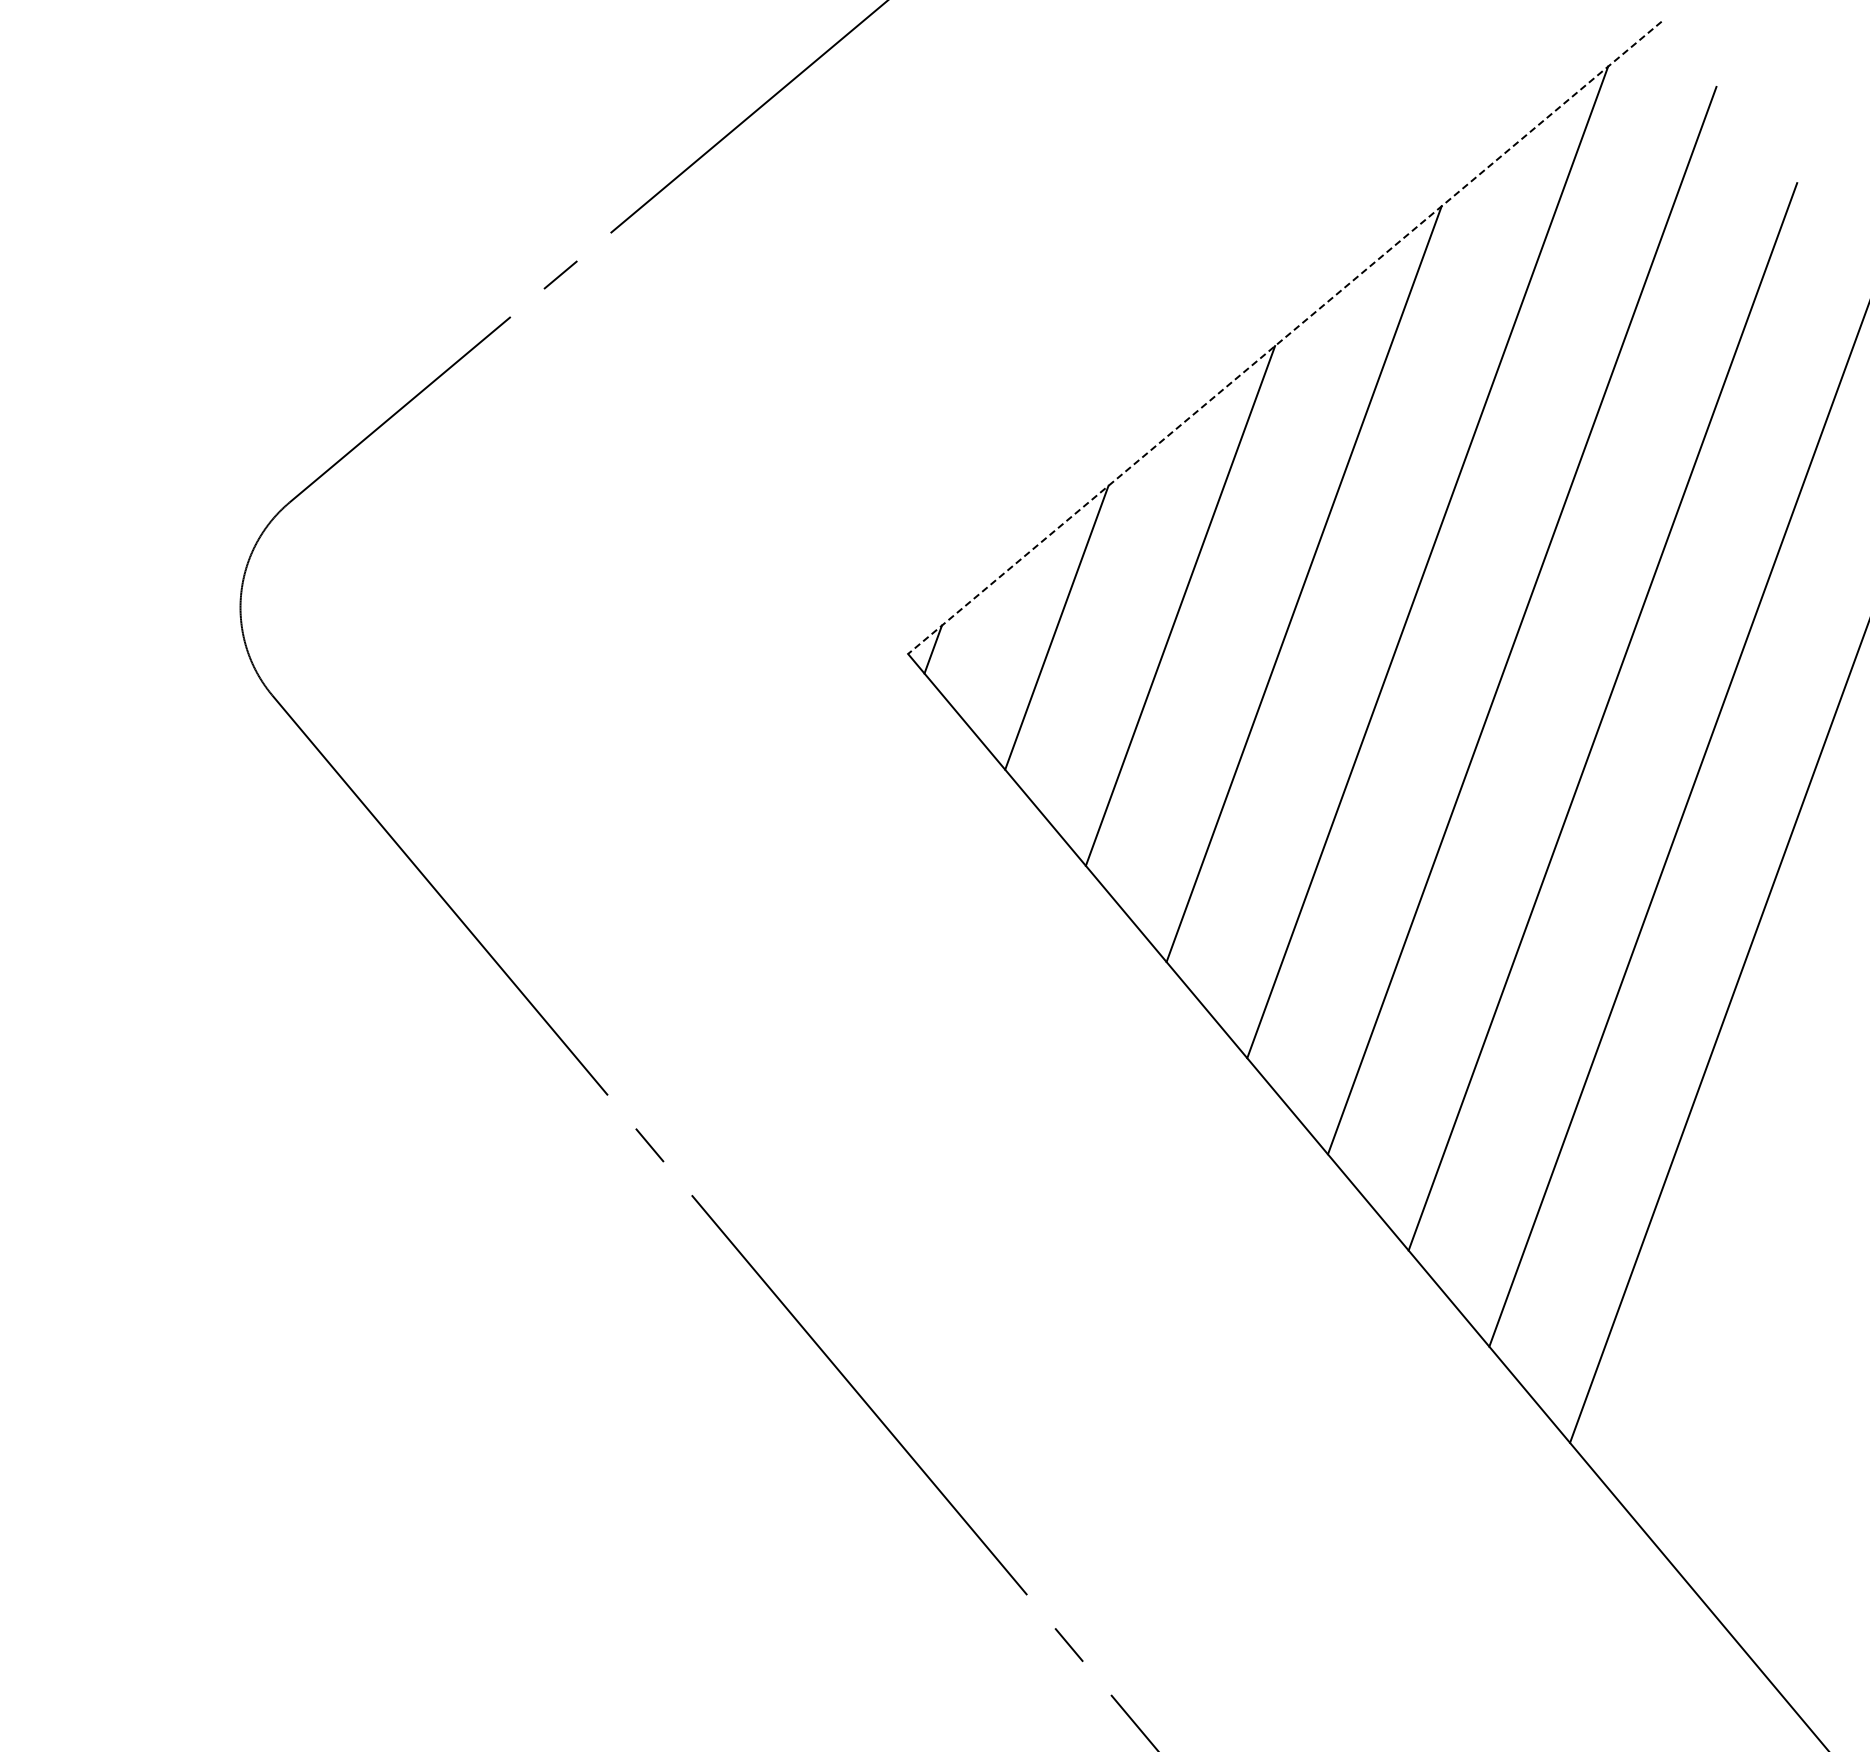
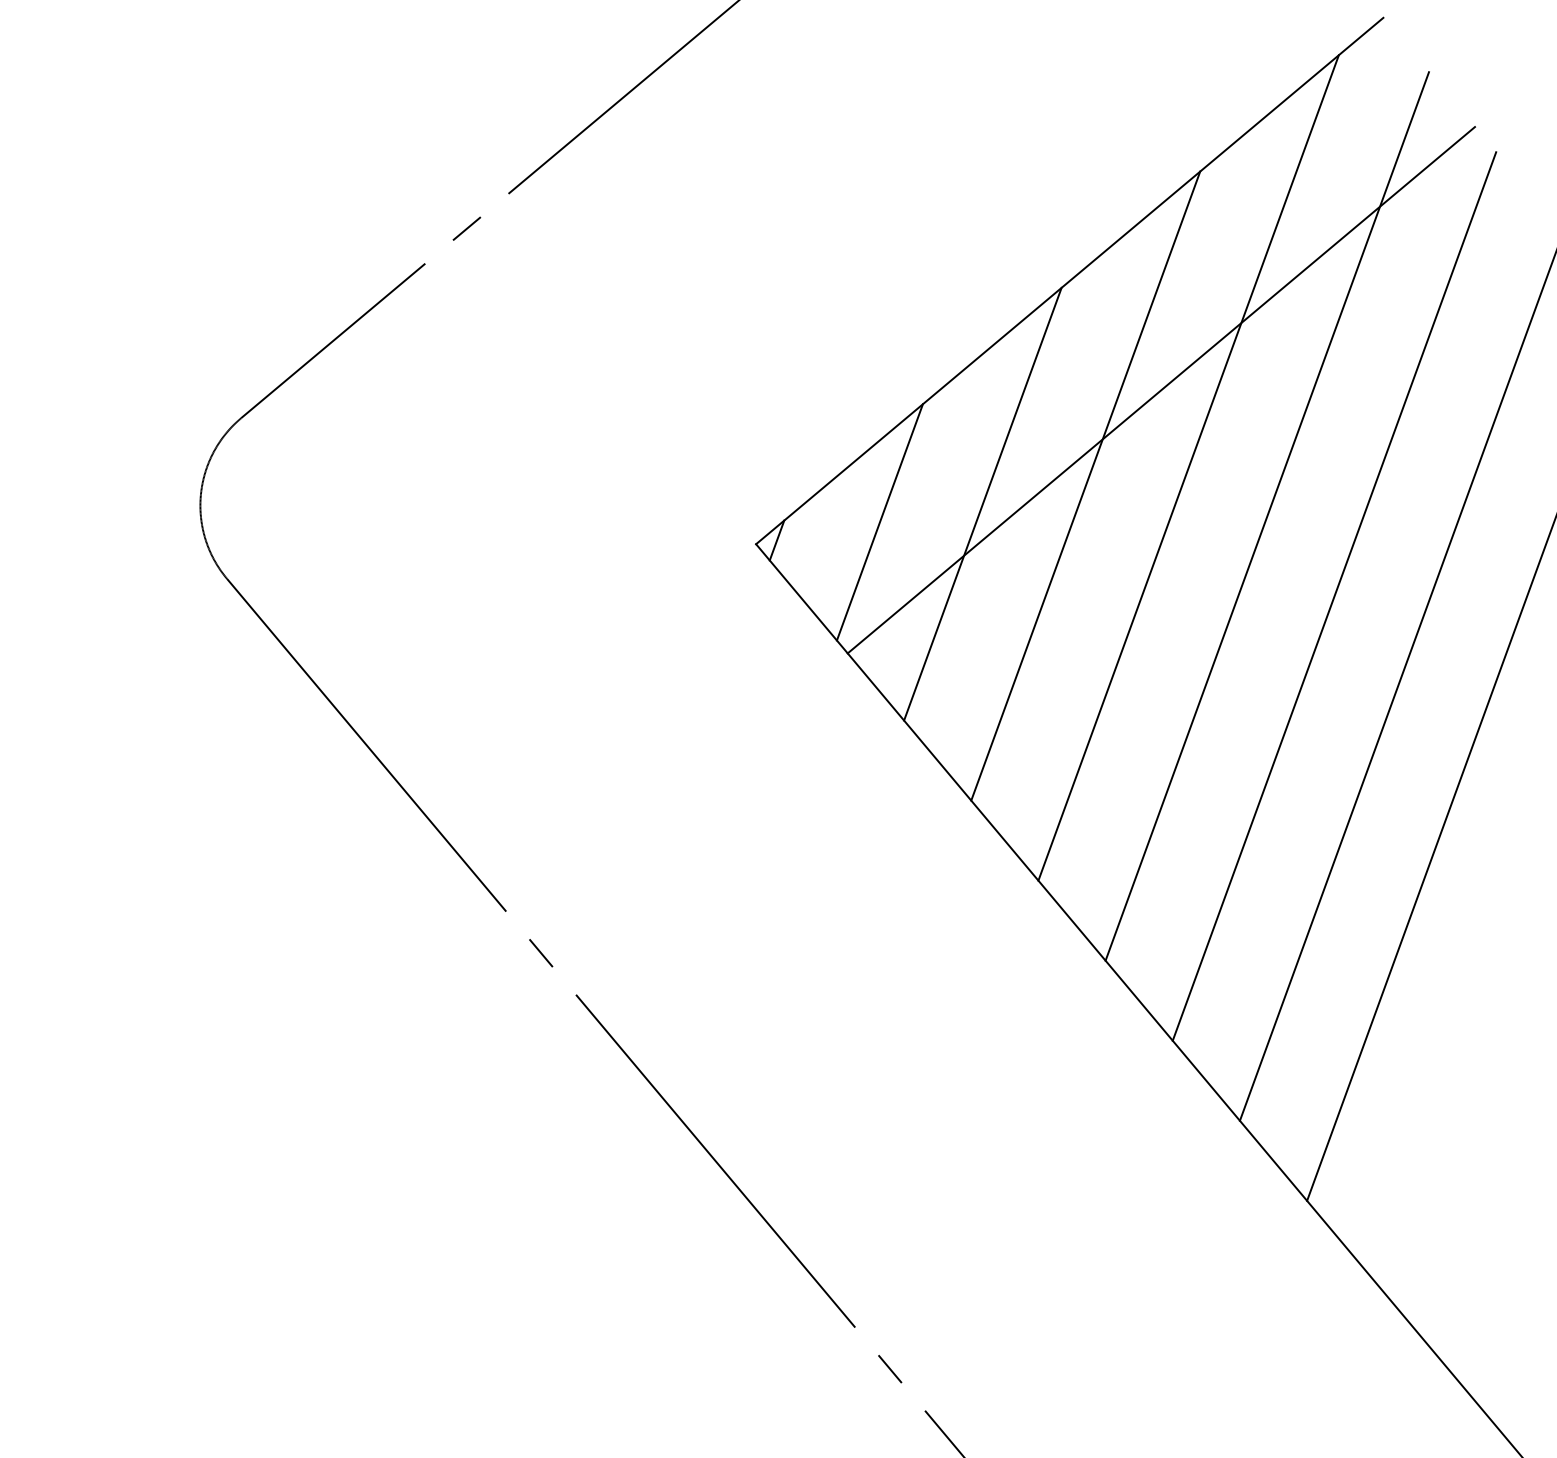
line: (1284, 337) -> (1069, 280), dashed -> solid
line: (1394, 468) -> (1160, 389), added

